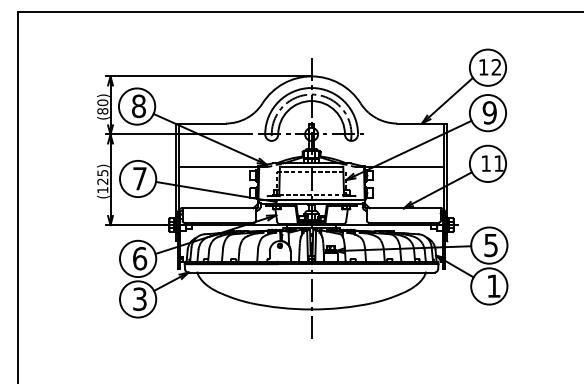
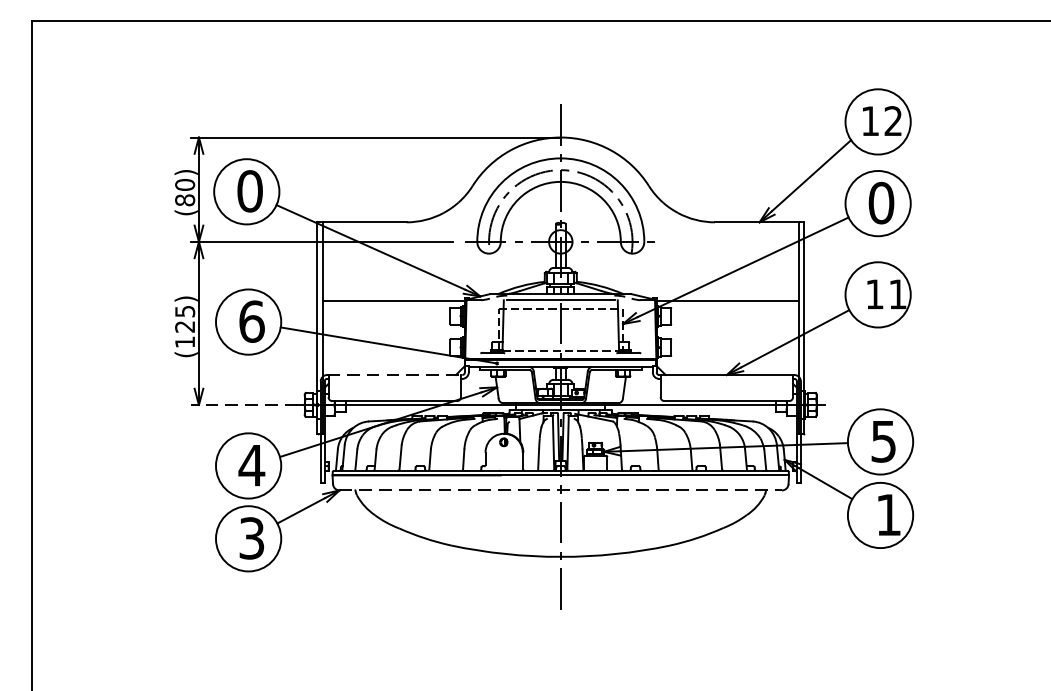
text: (138, 106) -> (249, 191), 8 -> 0
text: (489, 112) -> (880, 202), 9 -> 0
text: (140, 178) -> (252, 321), 7 -> 6
line: (219, 208) -> (395, 375), solid -> dashed
line: (135, 225) -> (243, 405), solid -> dashed
text: (139, 258) -> (251, 465), 6 -> 4
line: (311, 272) -> (560, 490), solid -> dashed

